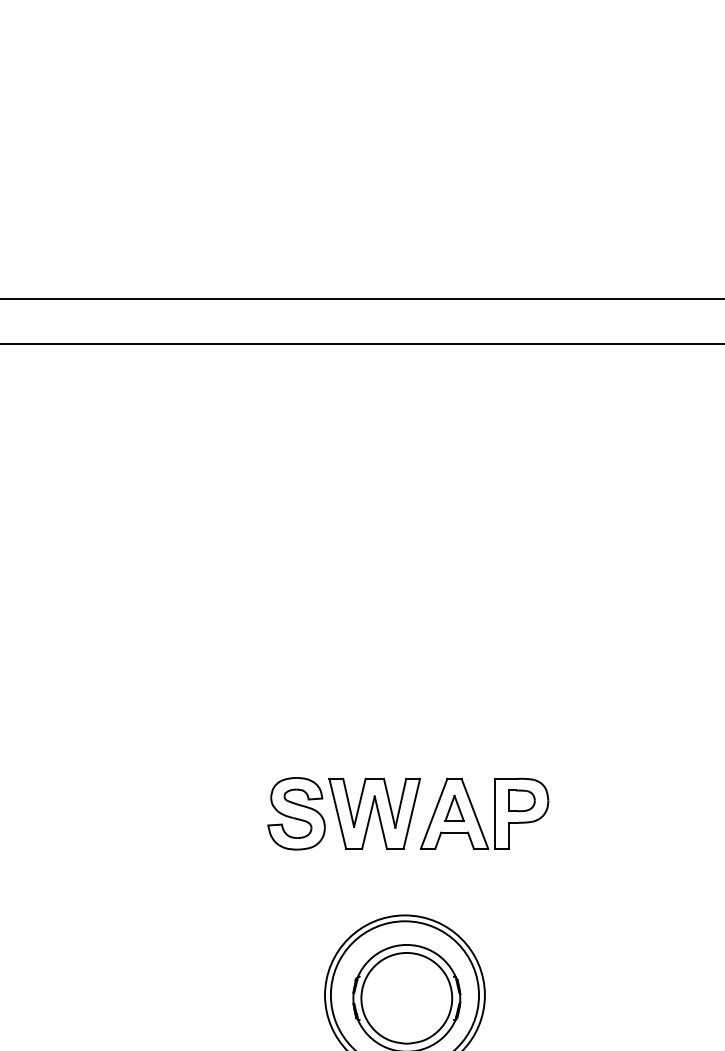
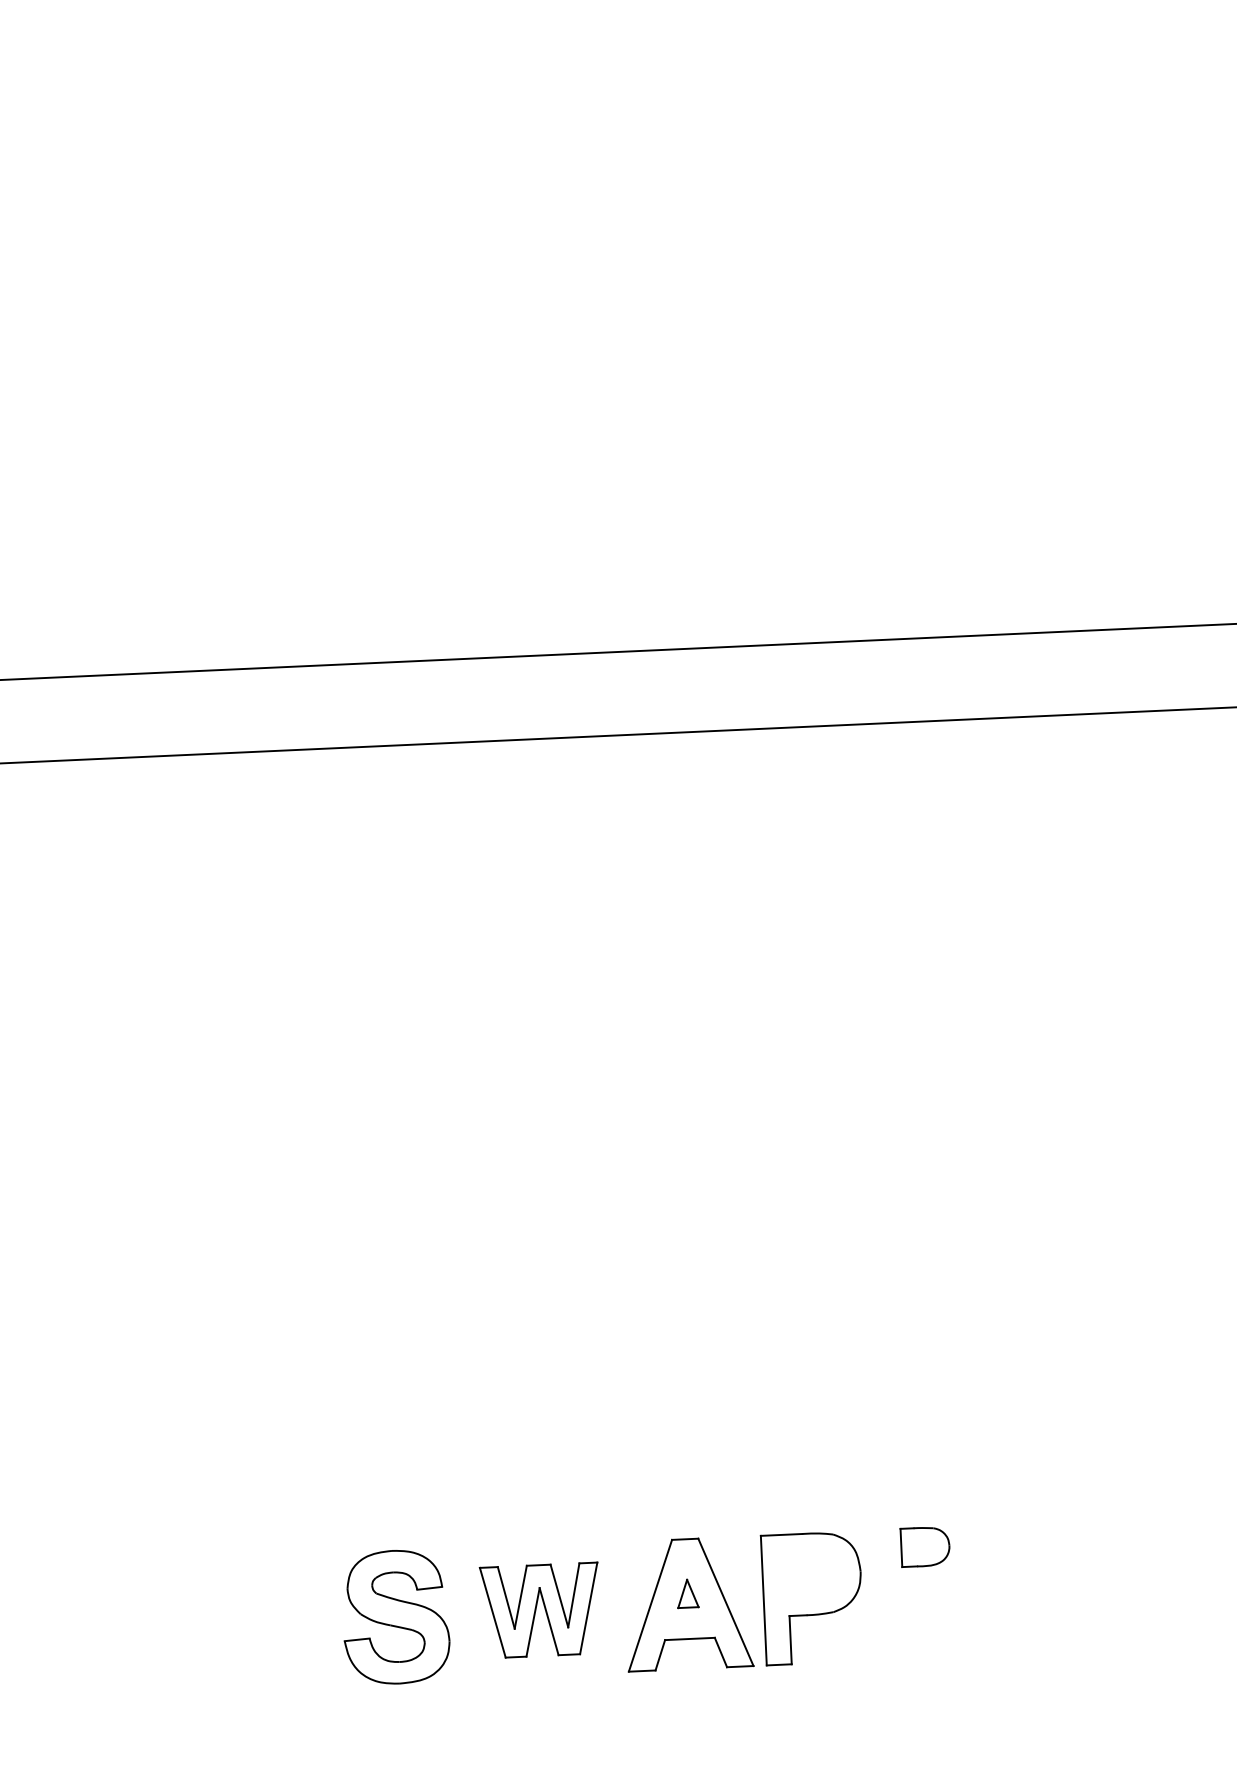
part: (521, 800) -> (924, 1546), moved
part: (454, 807) -> (687, 1592), size x0.6
part: (374, 813) -> (540, 1610), size x0.7

